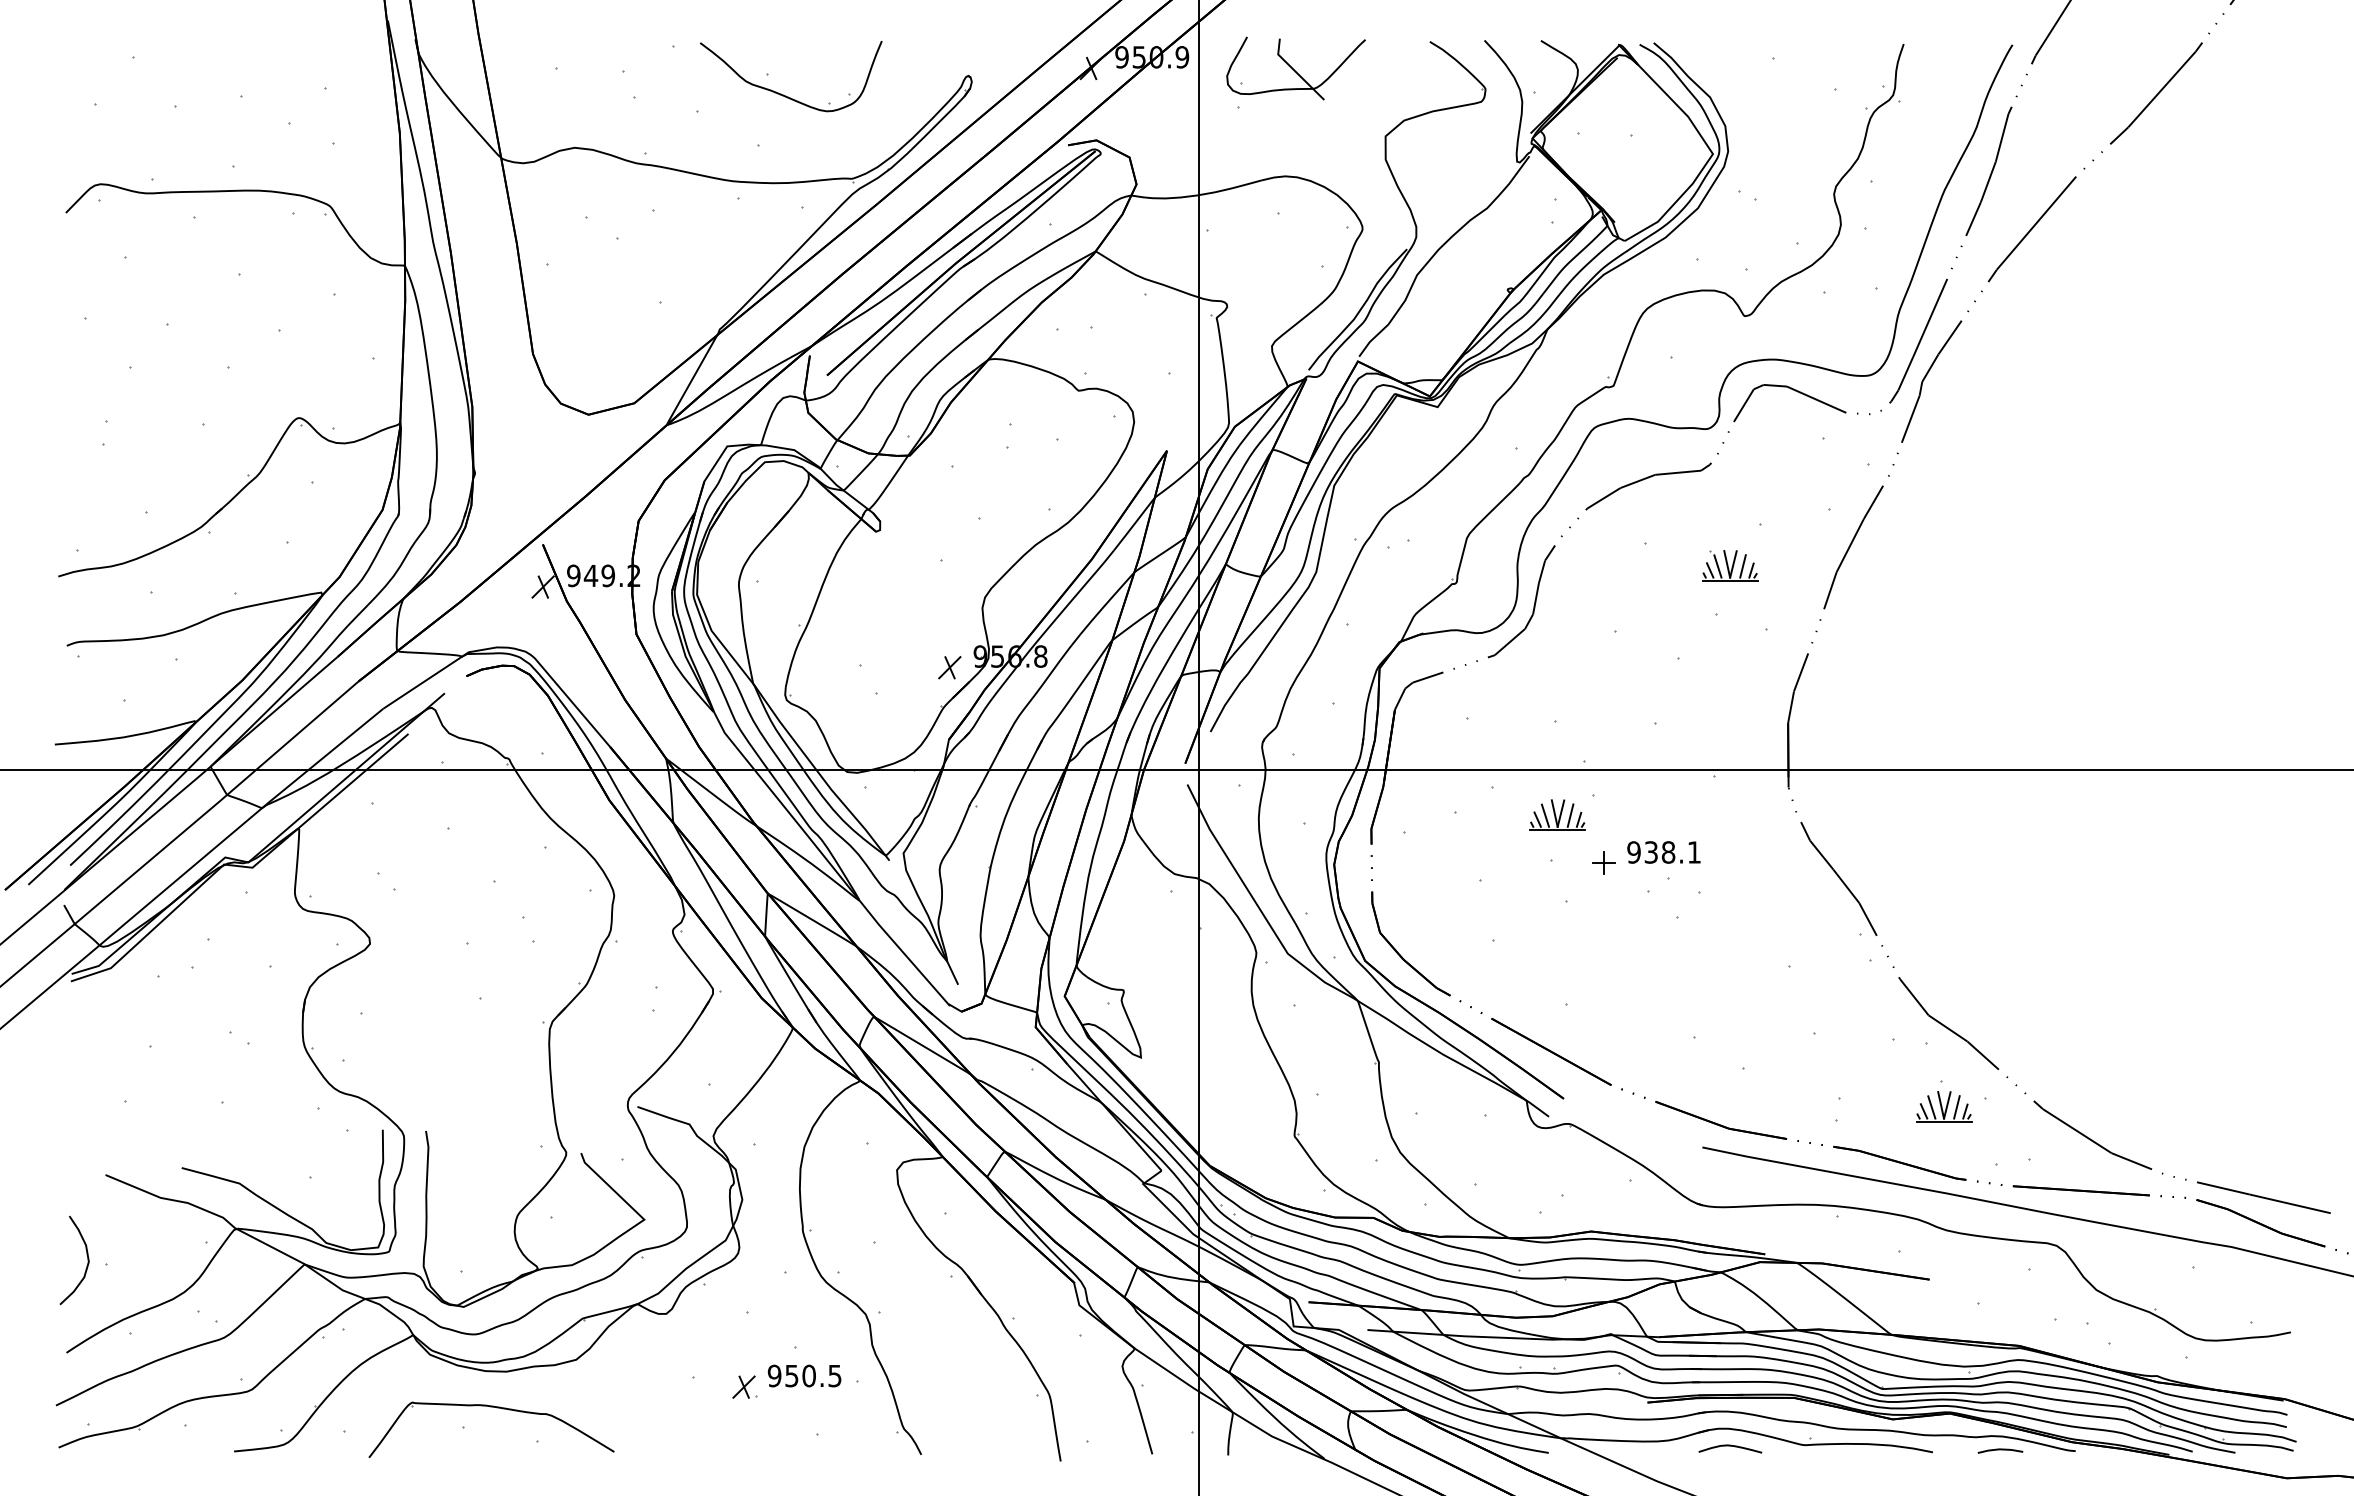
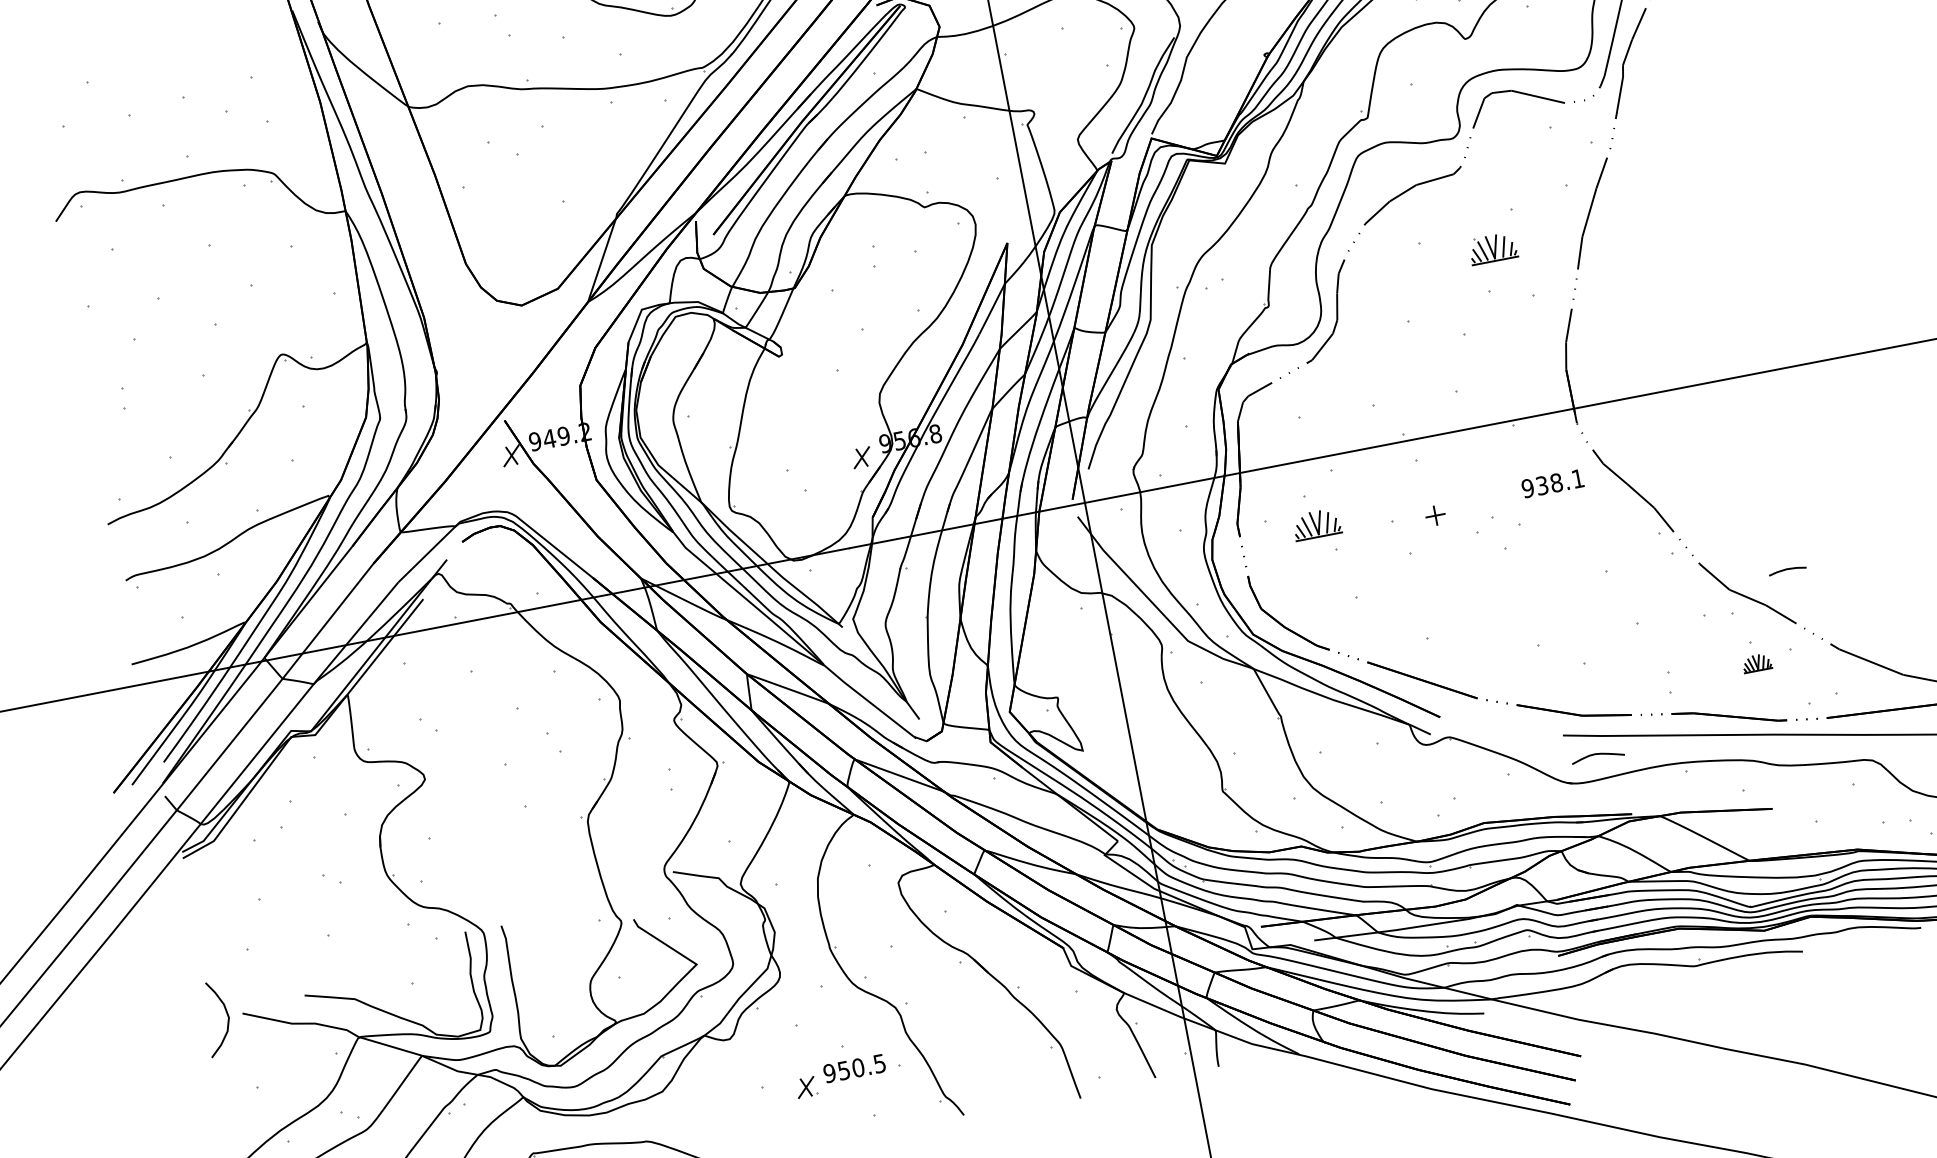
part: (1557, 814) -> (1316, 524), moved
text: (1663, 852) -> (1552, 483), moved
part: (1944, 1106) -> (1757, 662), size x0.6
curve: (86, 1255) -> (225, 1012), moved
curve: (1730, 1446) -> (1597, 754), moved
line: (2000, 1450) -> (1787, 570), moved

